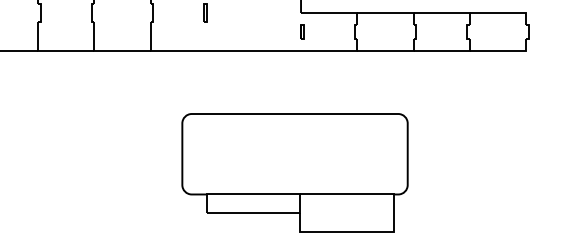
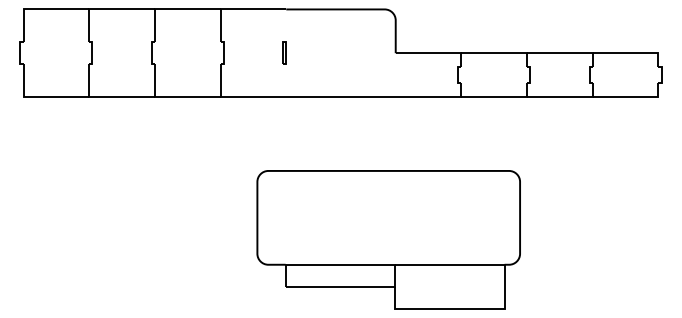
part: (302, 31) -> (397, 74), removed

